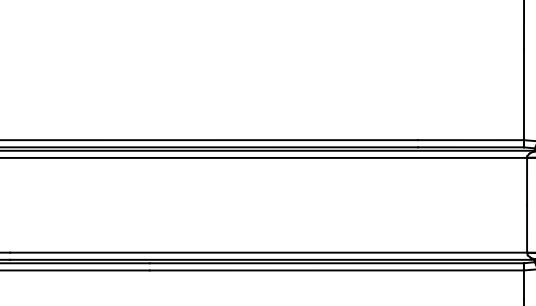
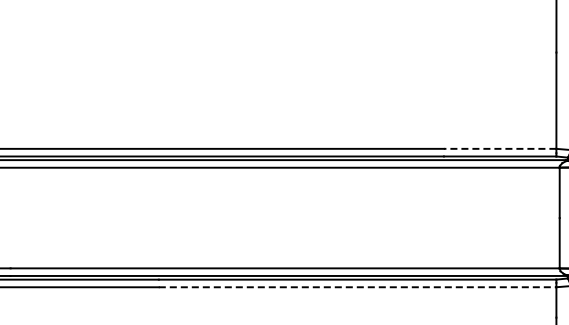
line: (470, 139) -> (499, 148), solid -> dashed
line: (336, 270) -> (357, 287), solid -> dashed

